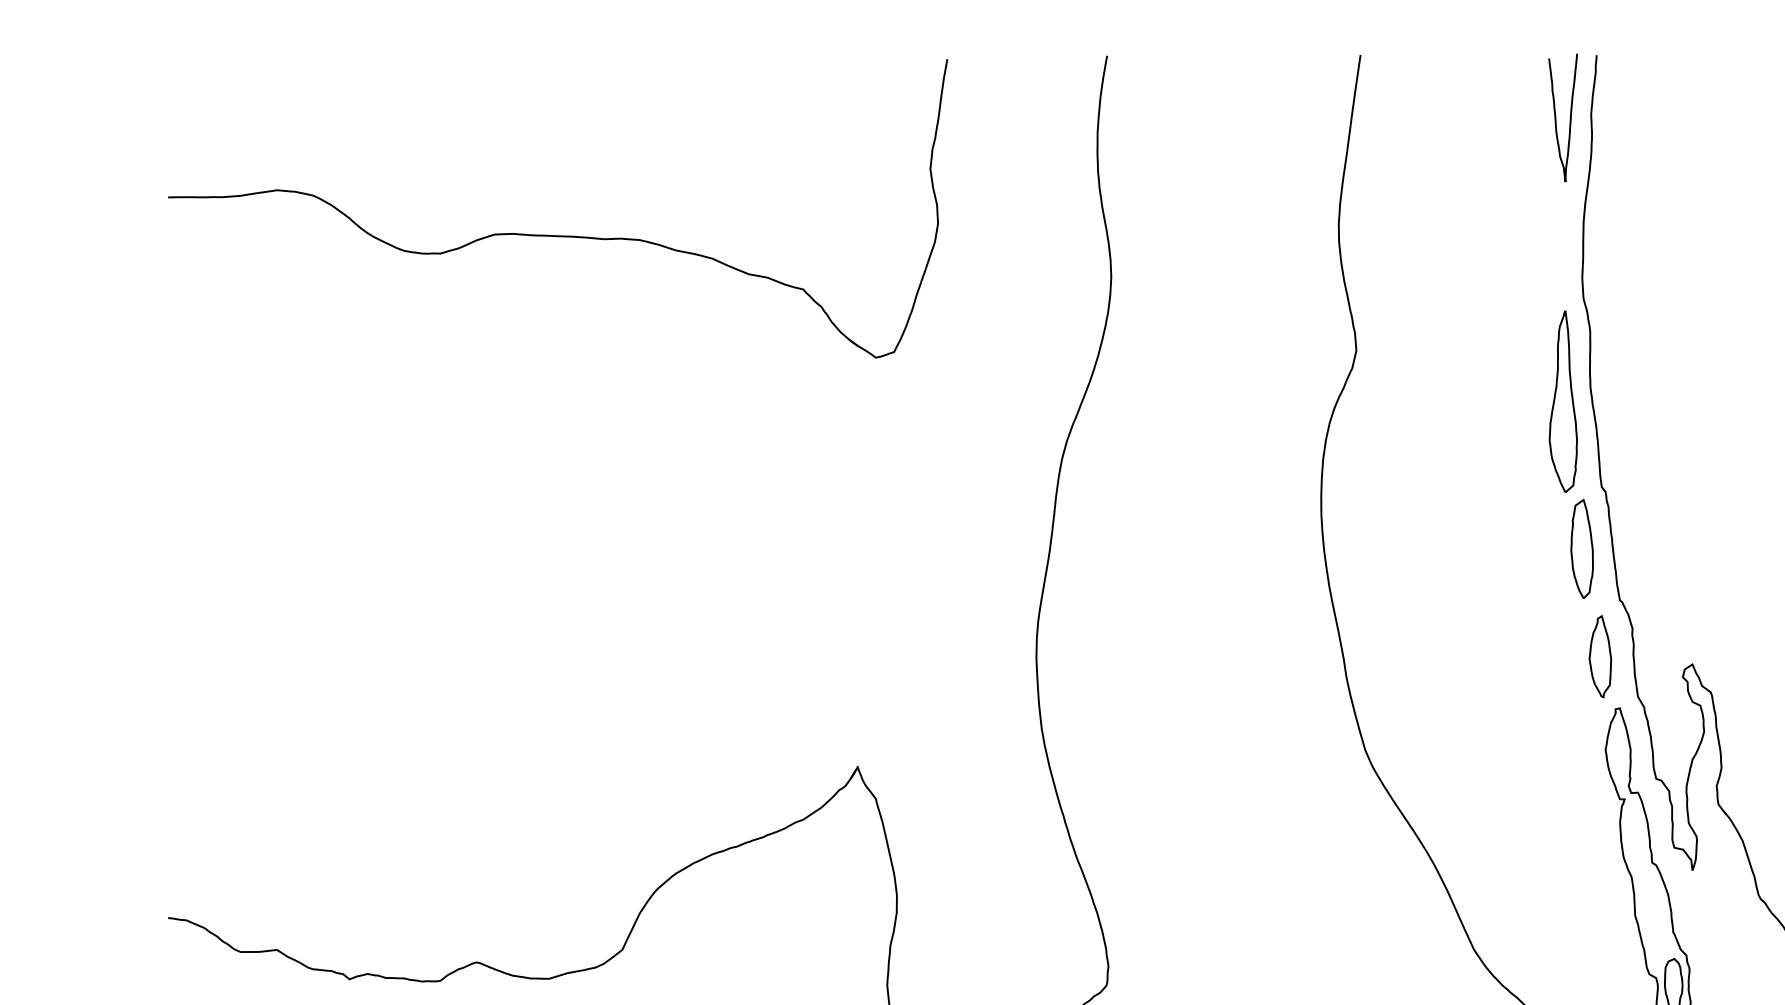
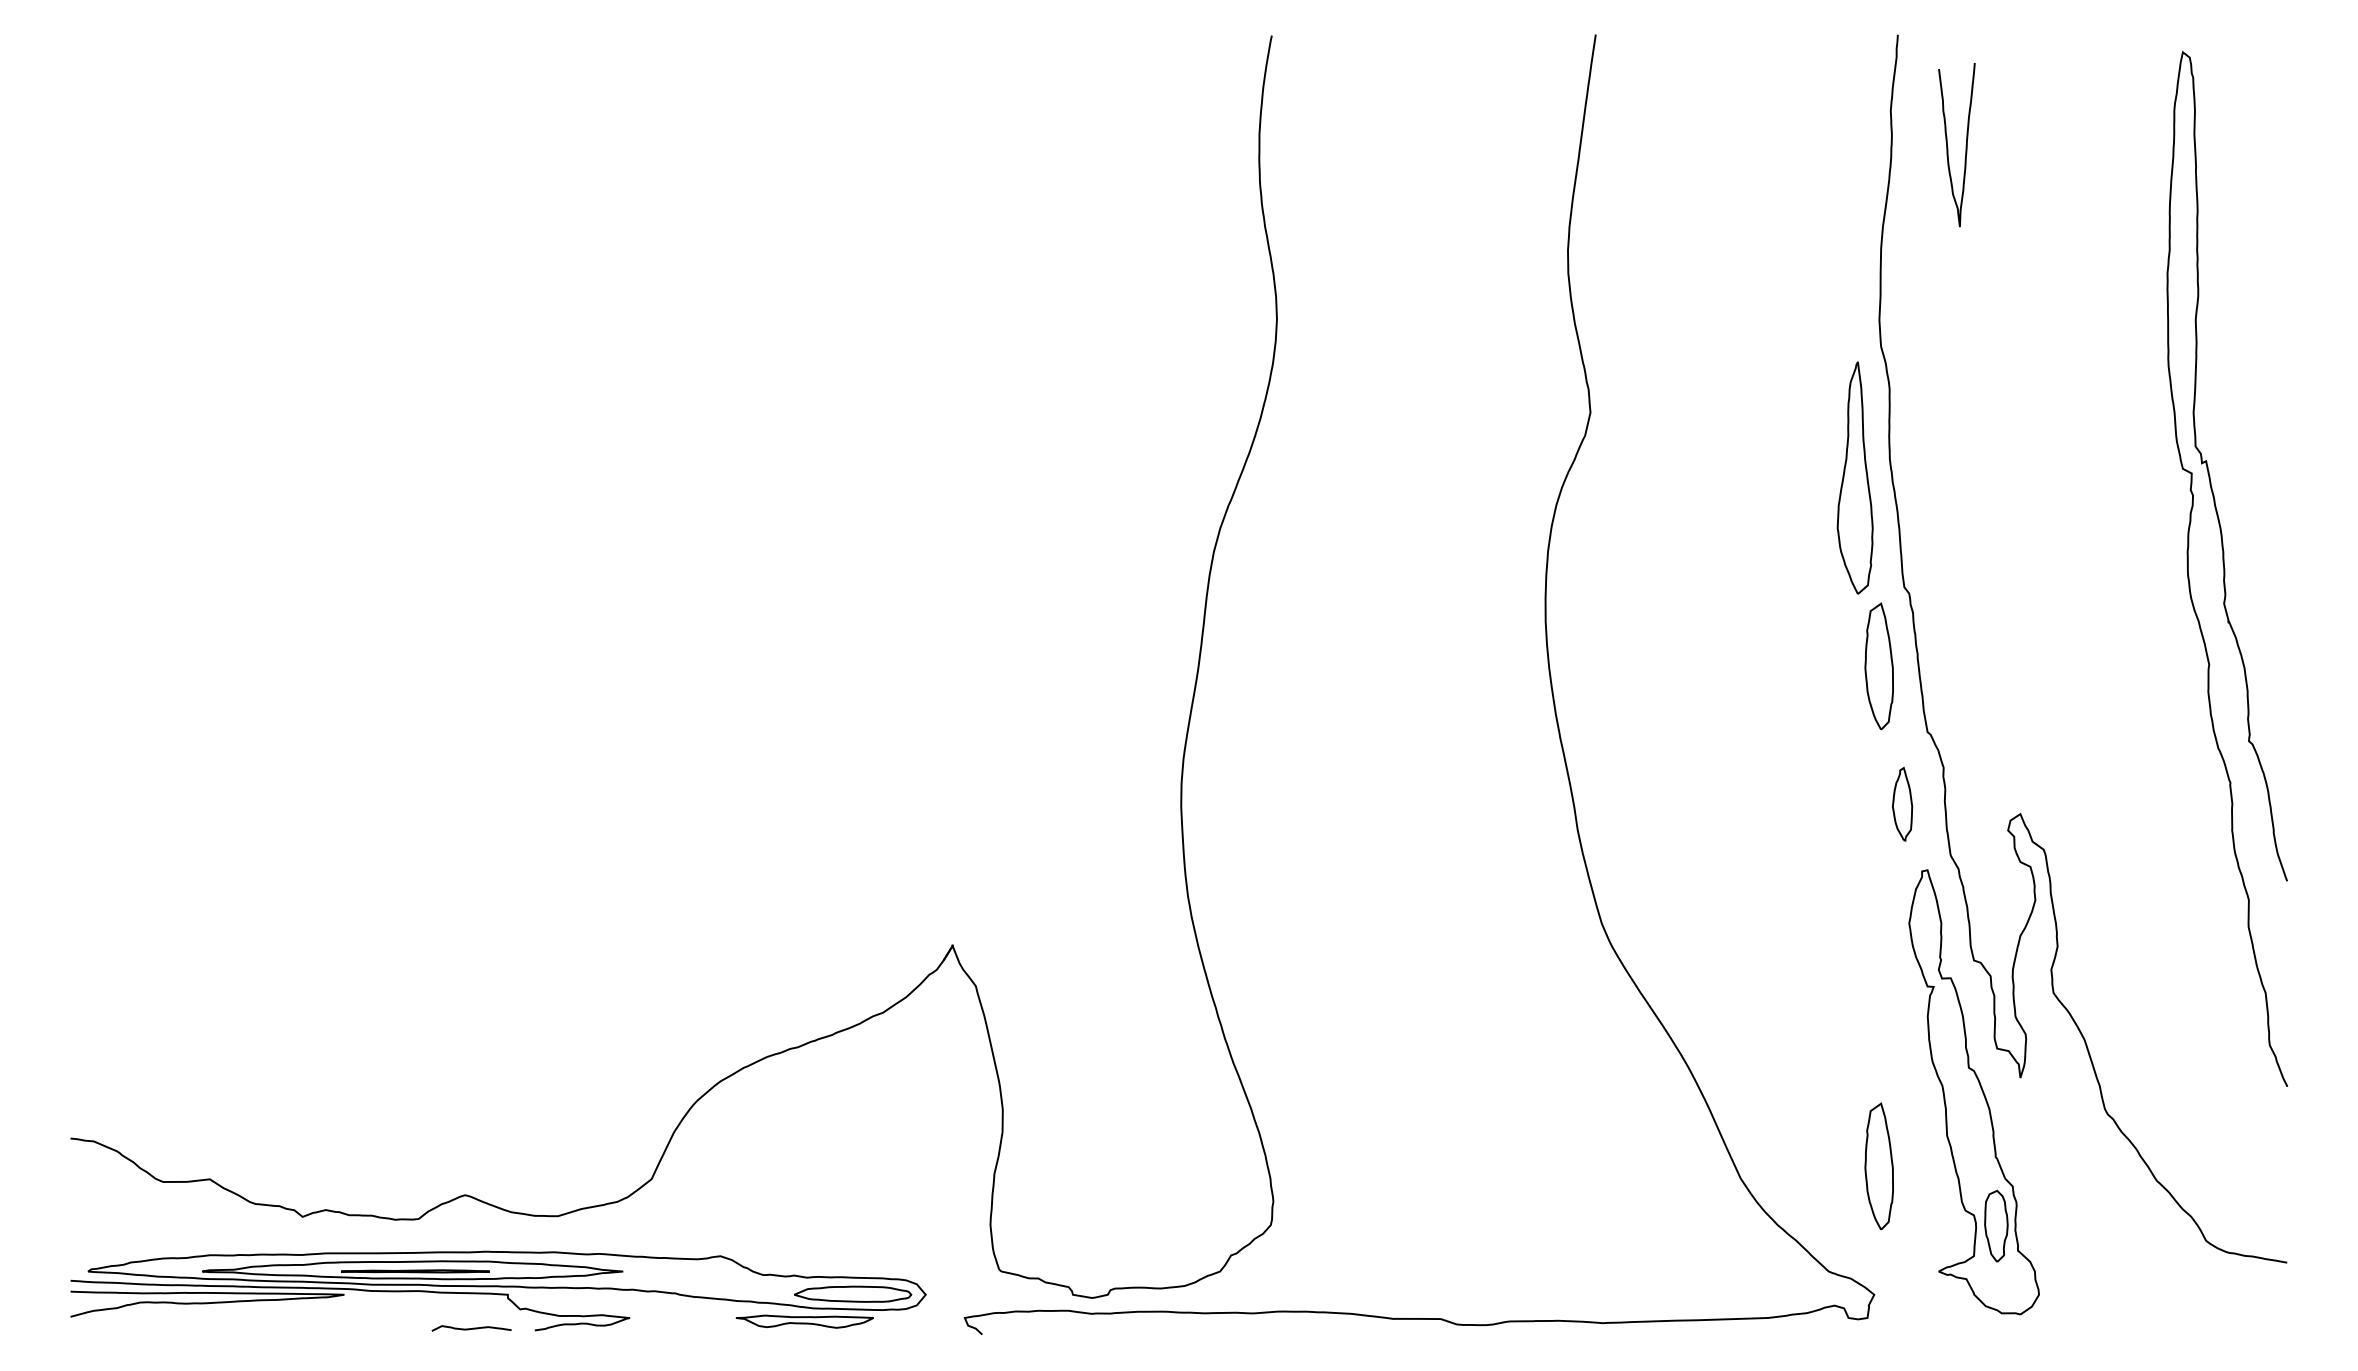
curve: (1556, 119) -> (1948, 147), moved
part: (558, 235) -> (569, 265), removed
part: (1600, 656) -> (1902, 804), size x0.7
part: (1581, 939) -> (1878, 1166), added

